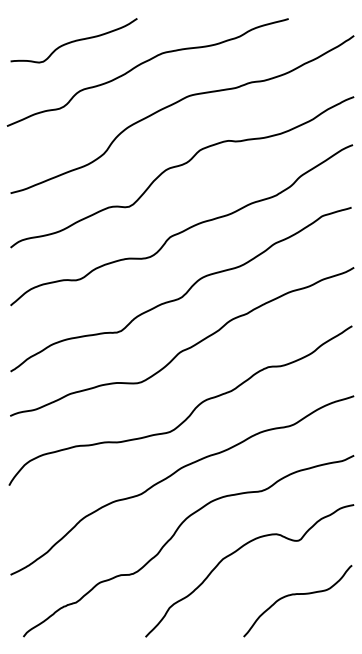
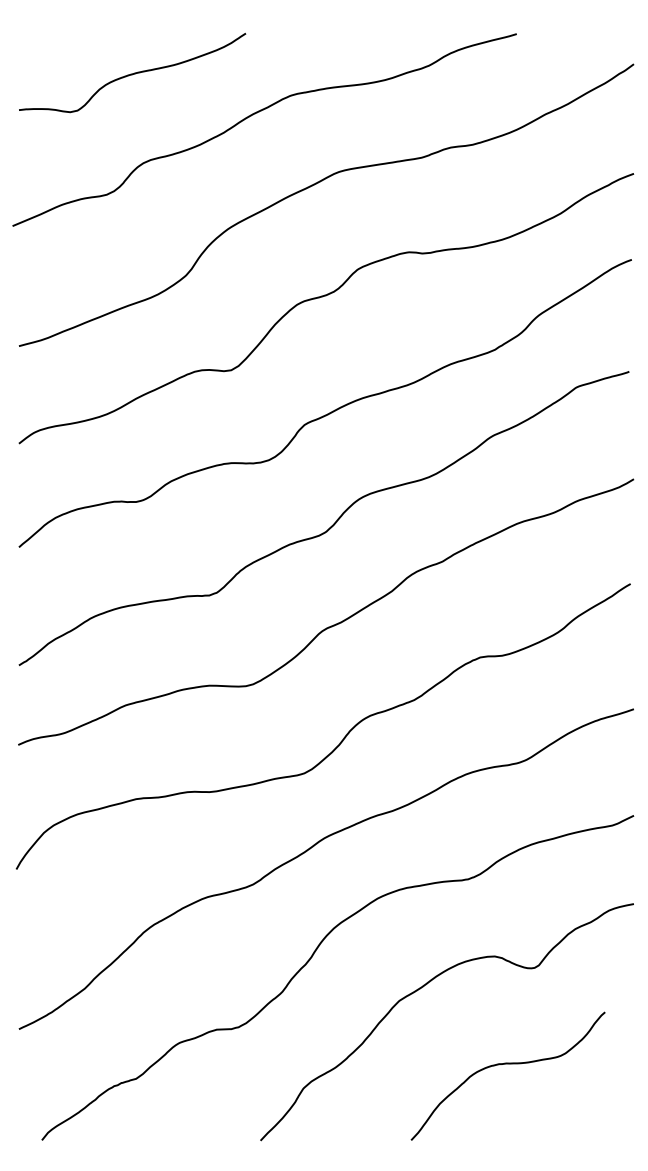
curve: (295, 595) -> (503, 1066), moved

